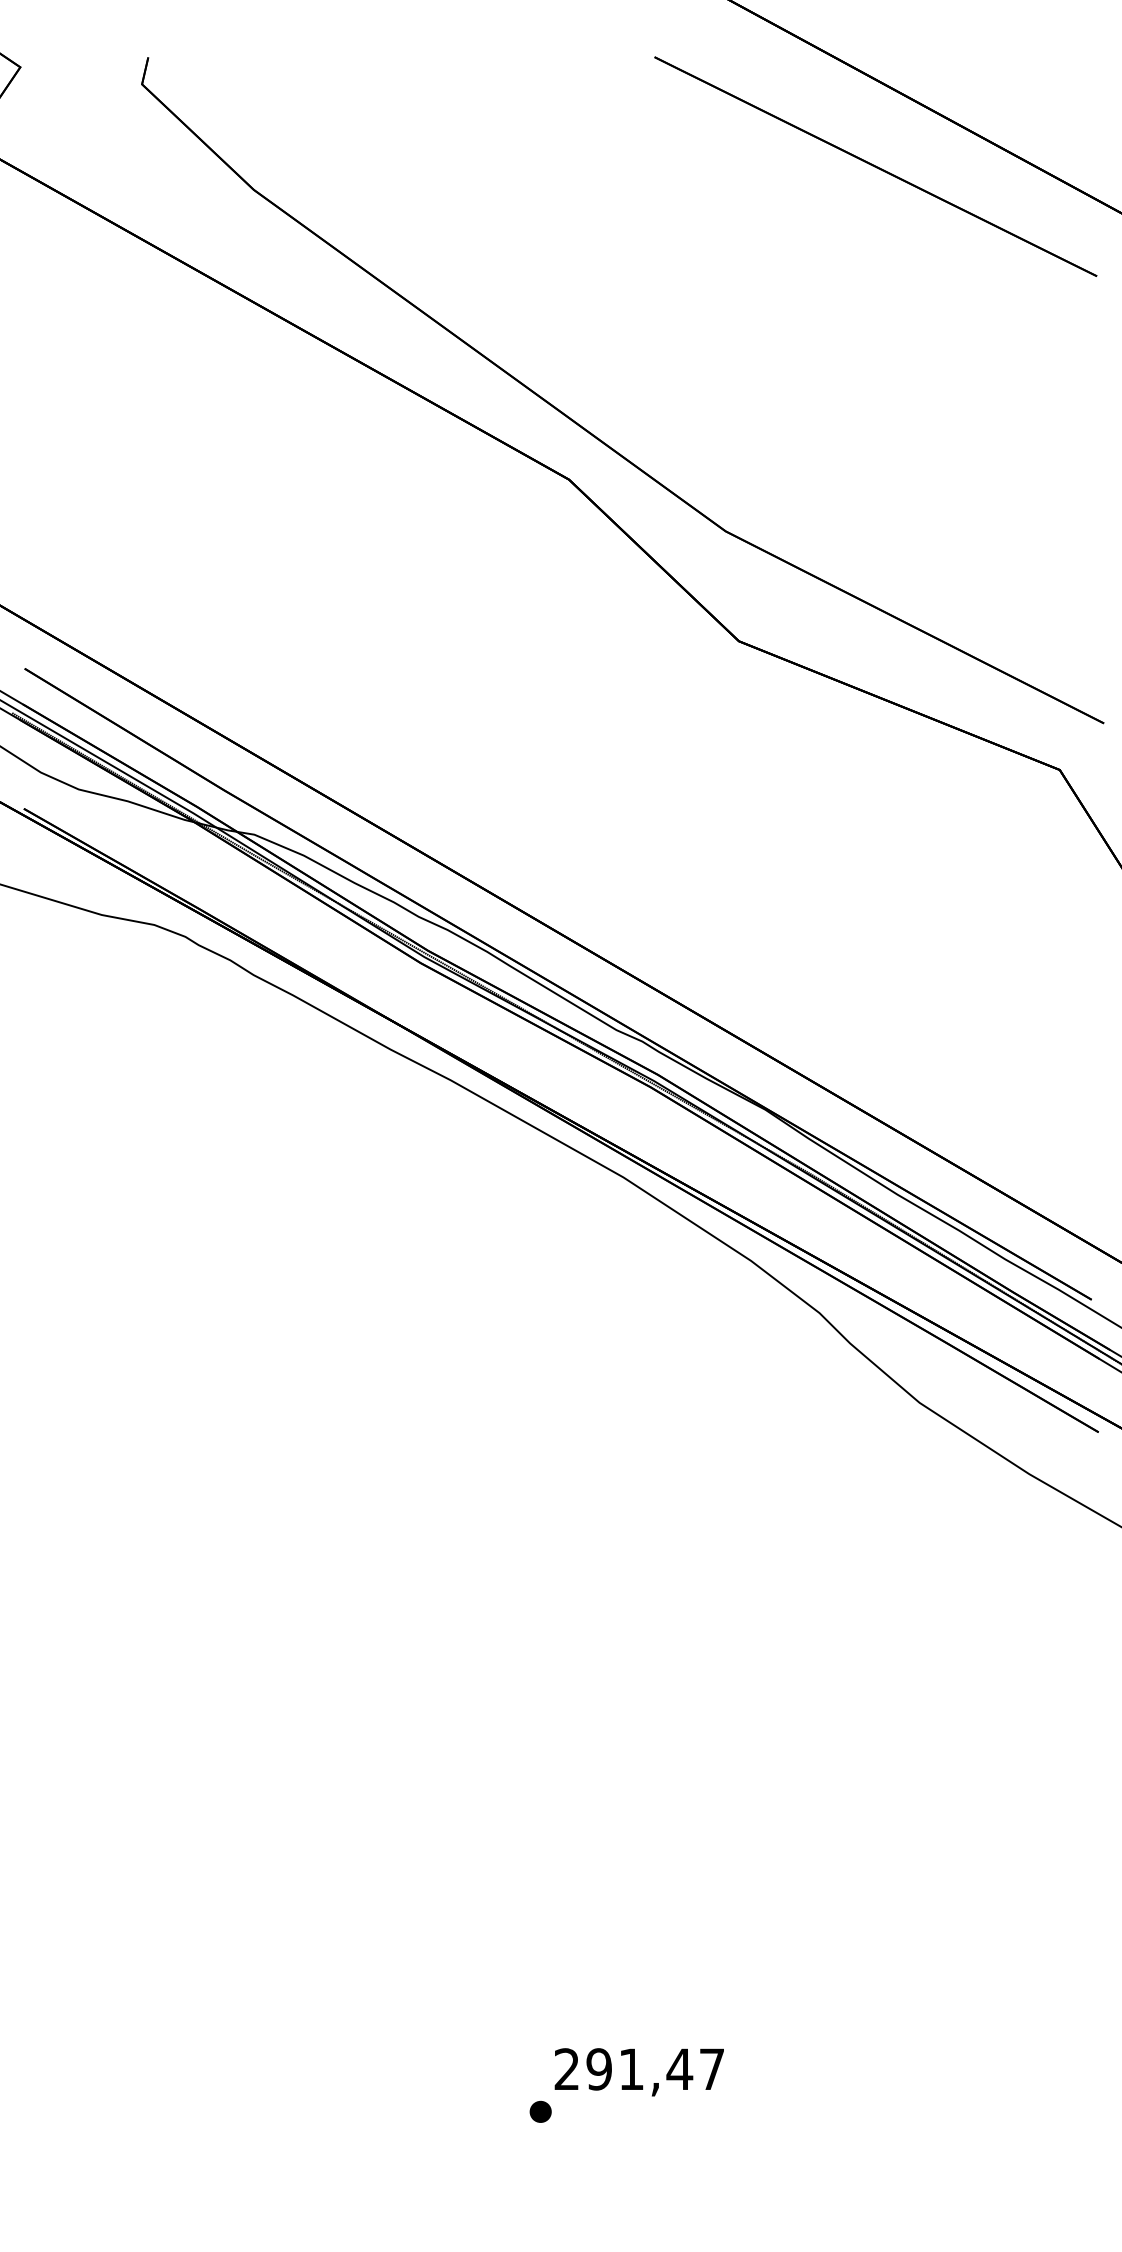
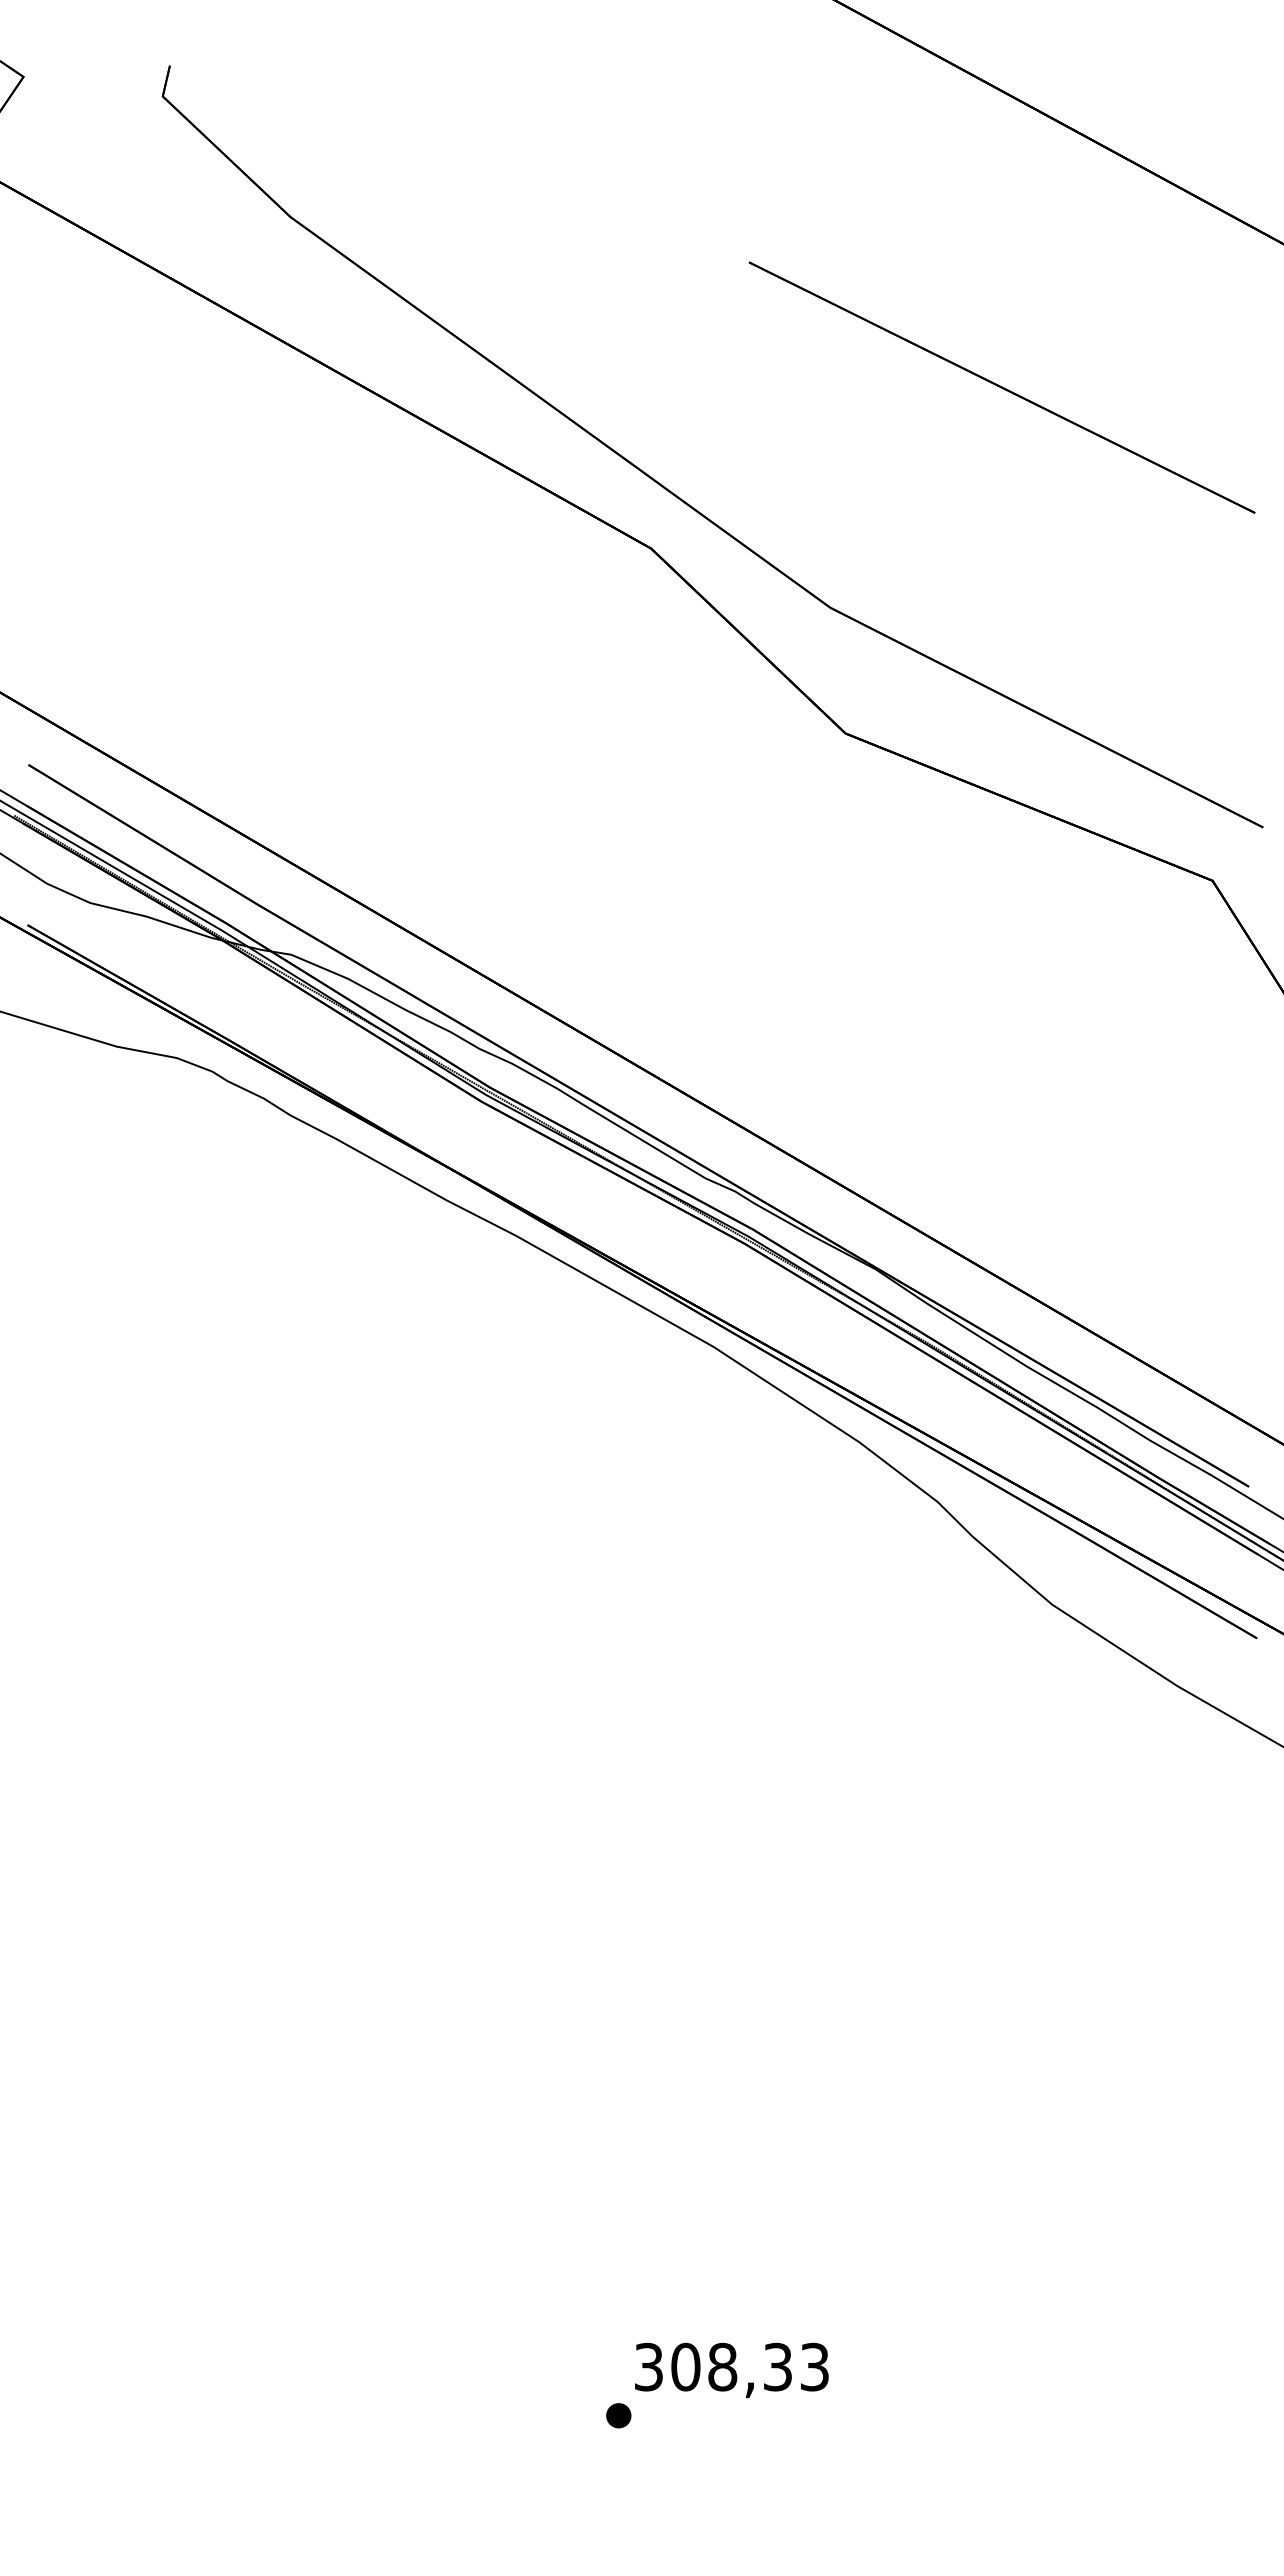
line: (875, 166) -> (1001, 387), moved
text: (639, 2068) -> (731, 2366), 291,47 -> 308,33

